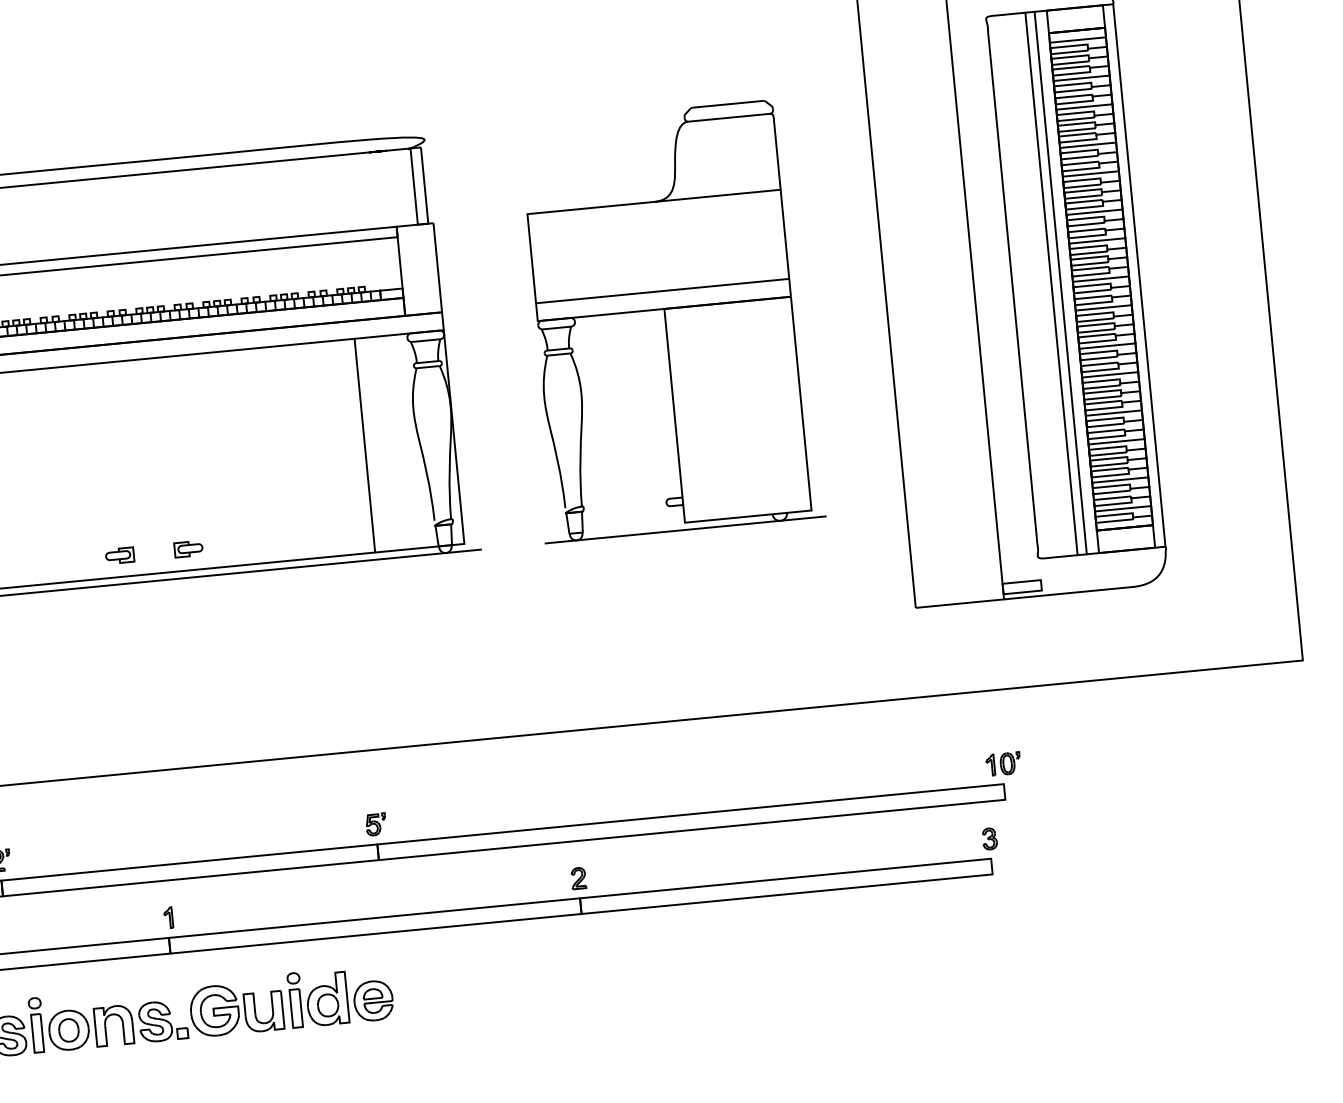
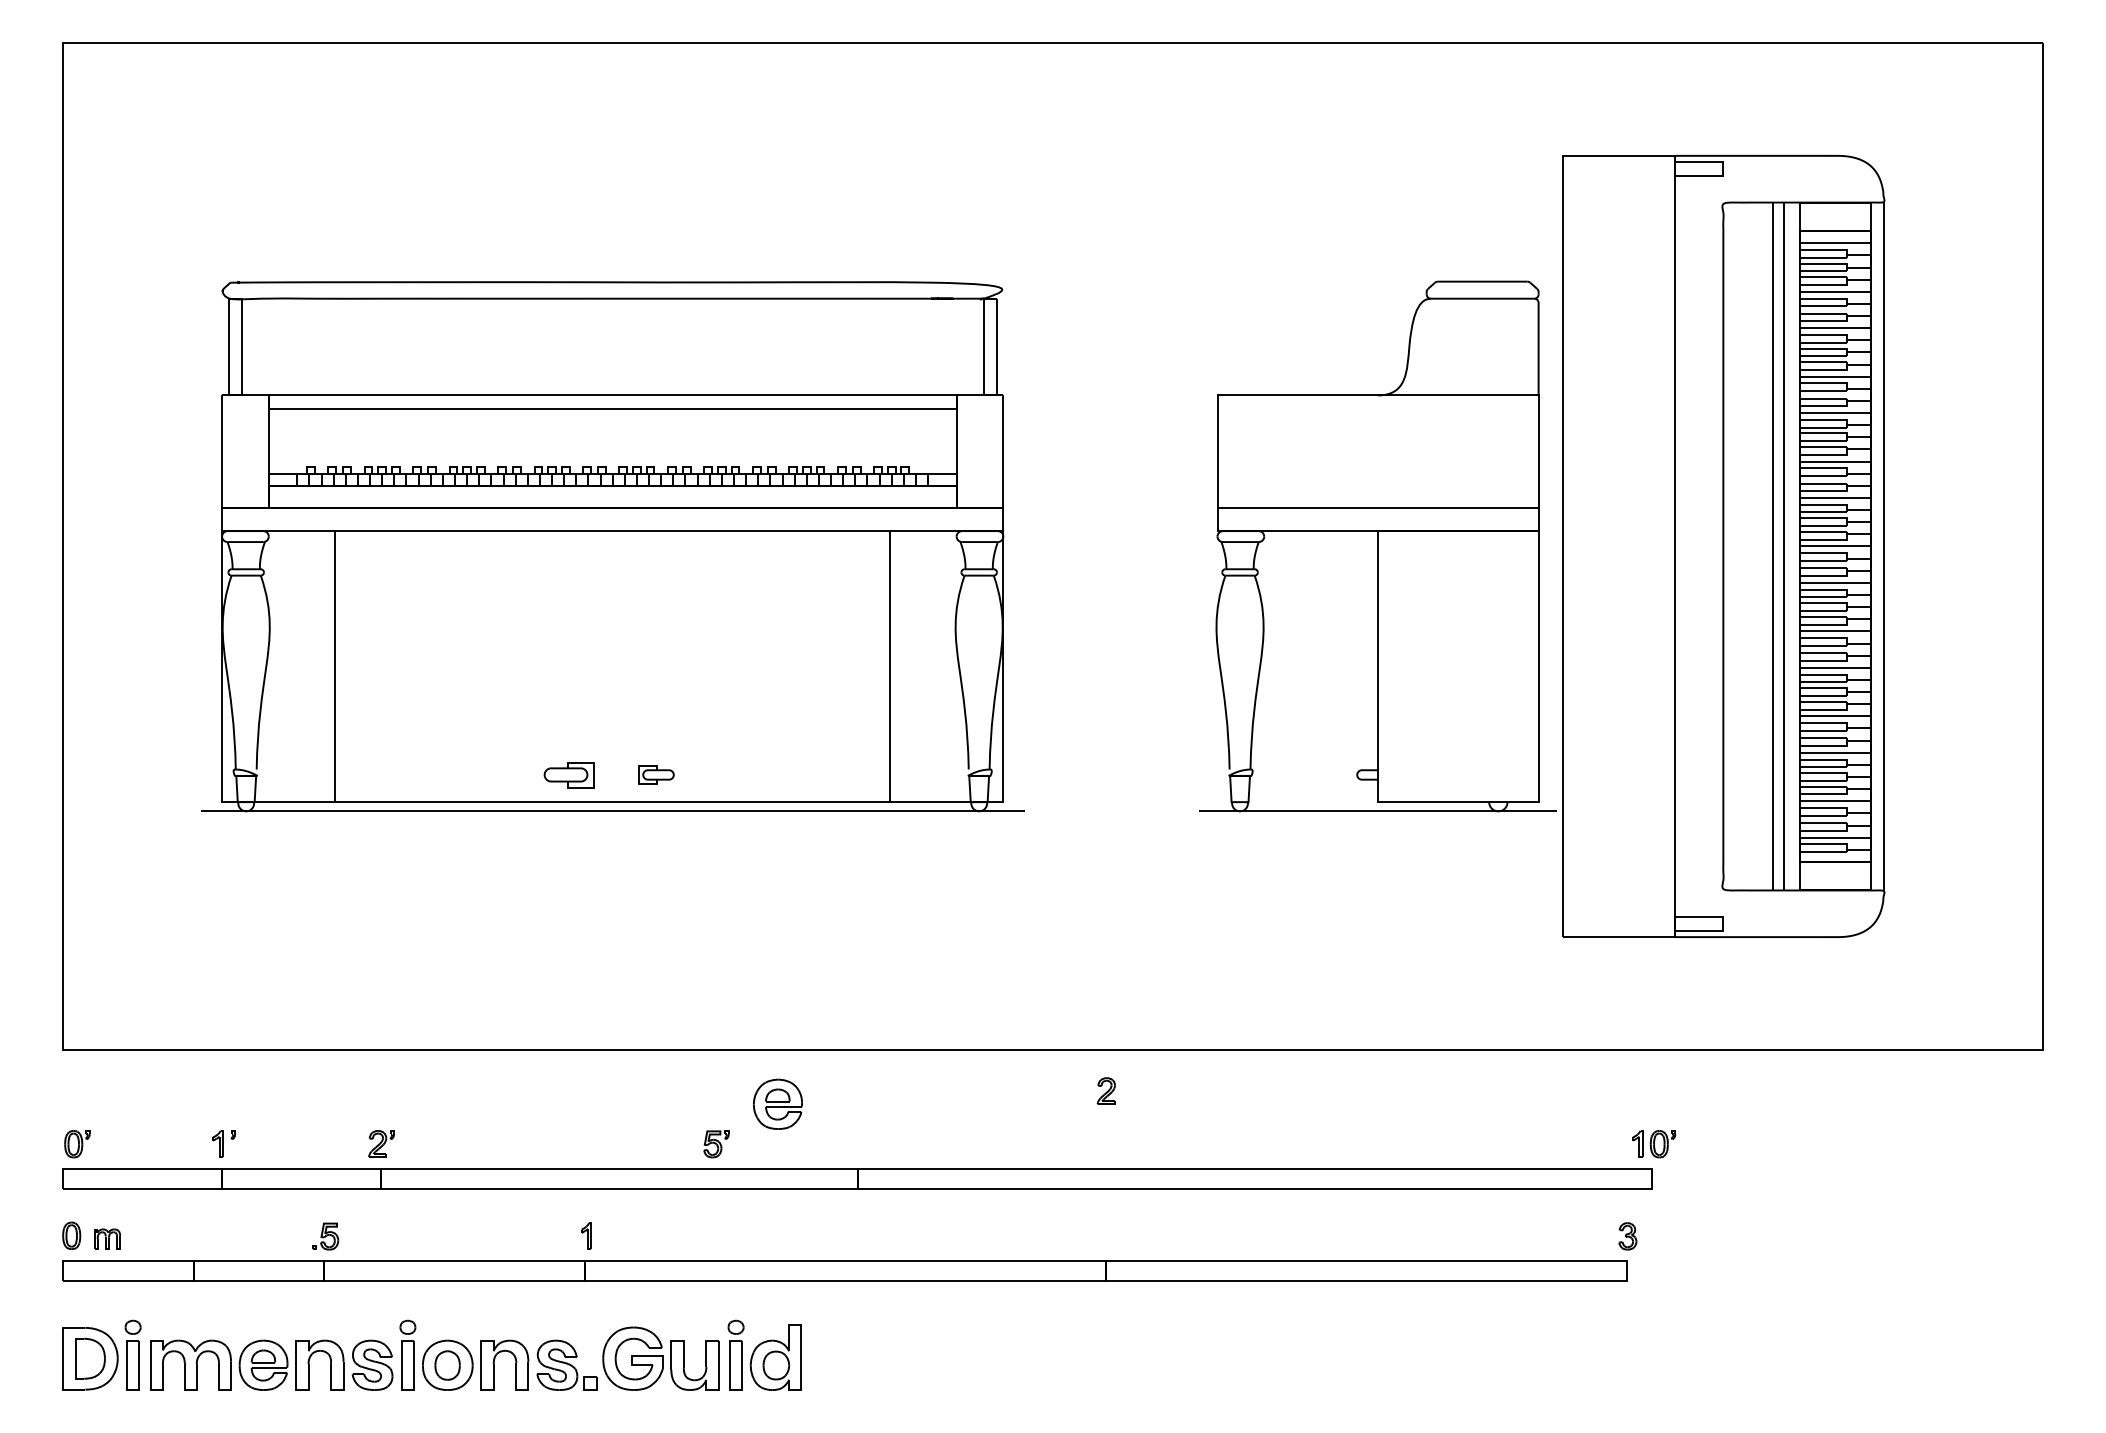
part: (665, 321) -> (1377, 546), moved
part: (119, 555) -> (568, 774), size x1.4
part: (376, 824) -> (716, 1144), moved
part: (577, 877) -> (1105, 1090), moved
part: (373, 1000) -> (777, 1103), moved

